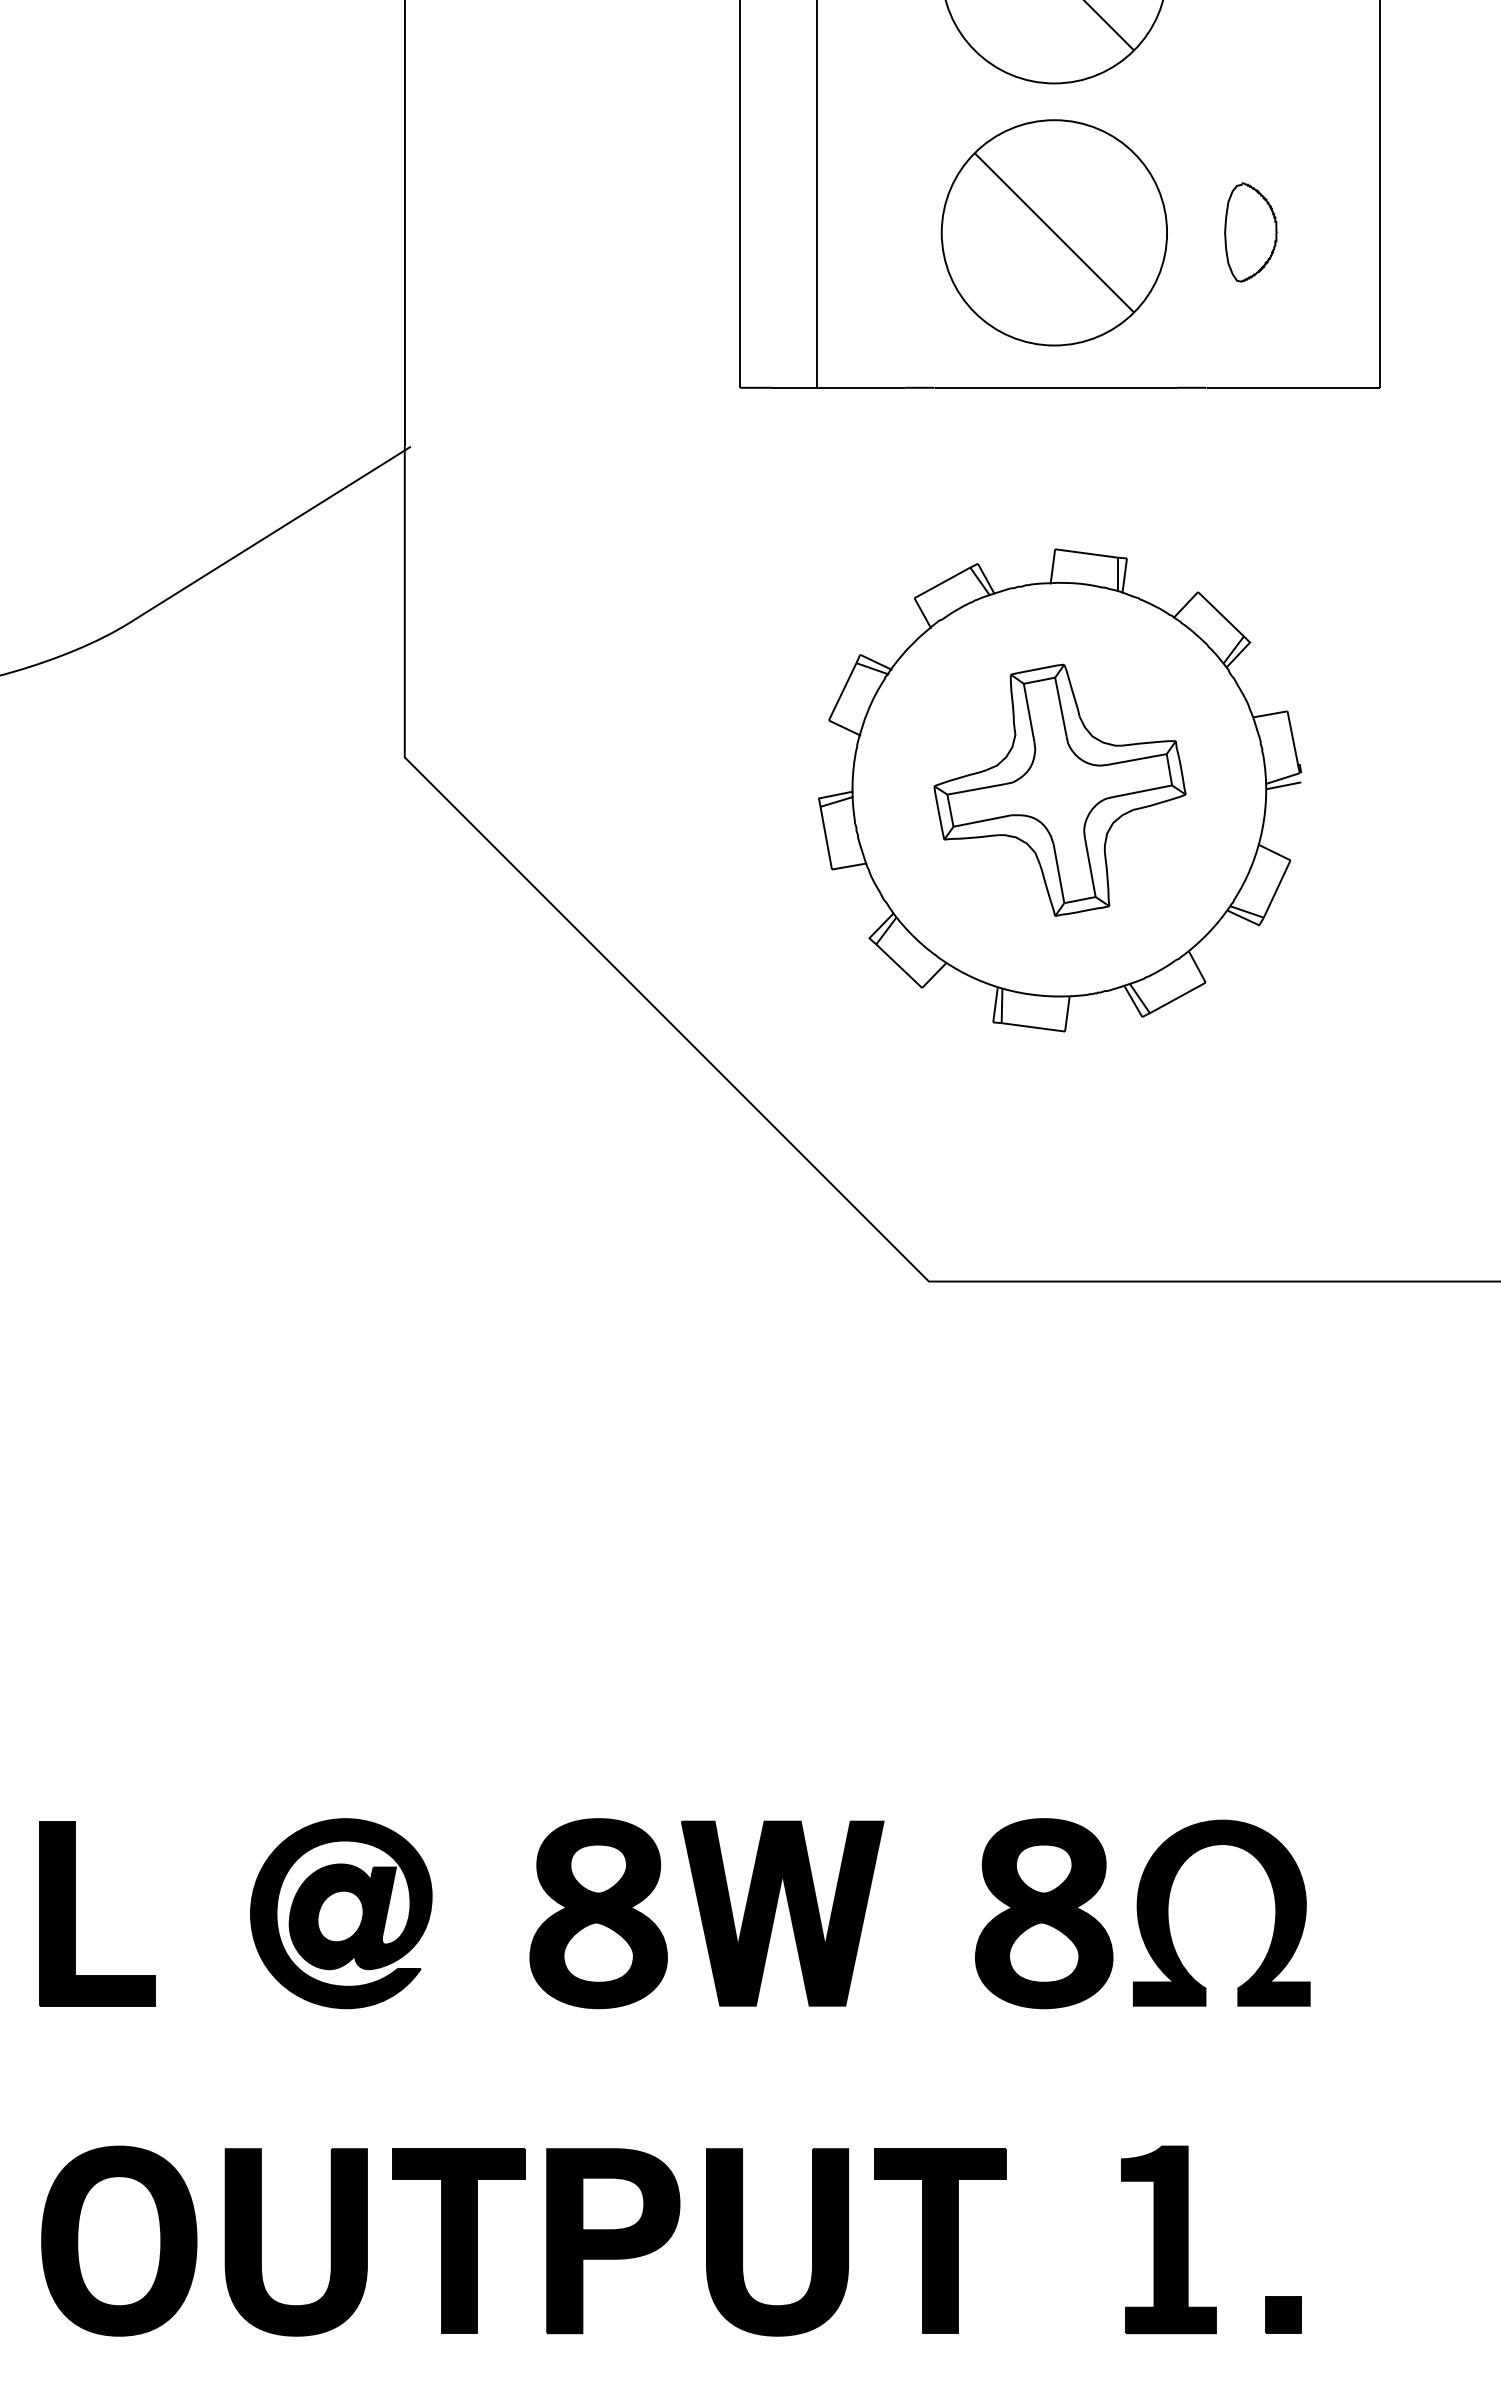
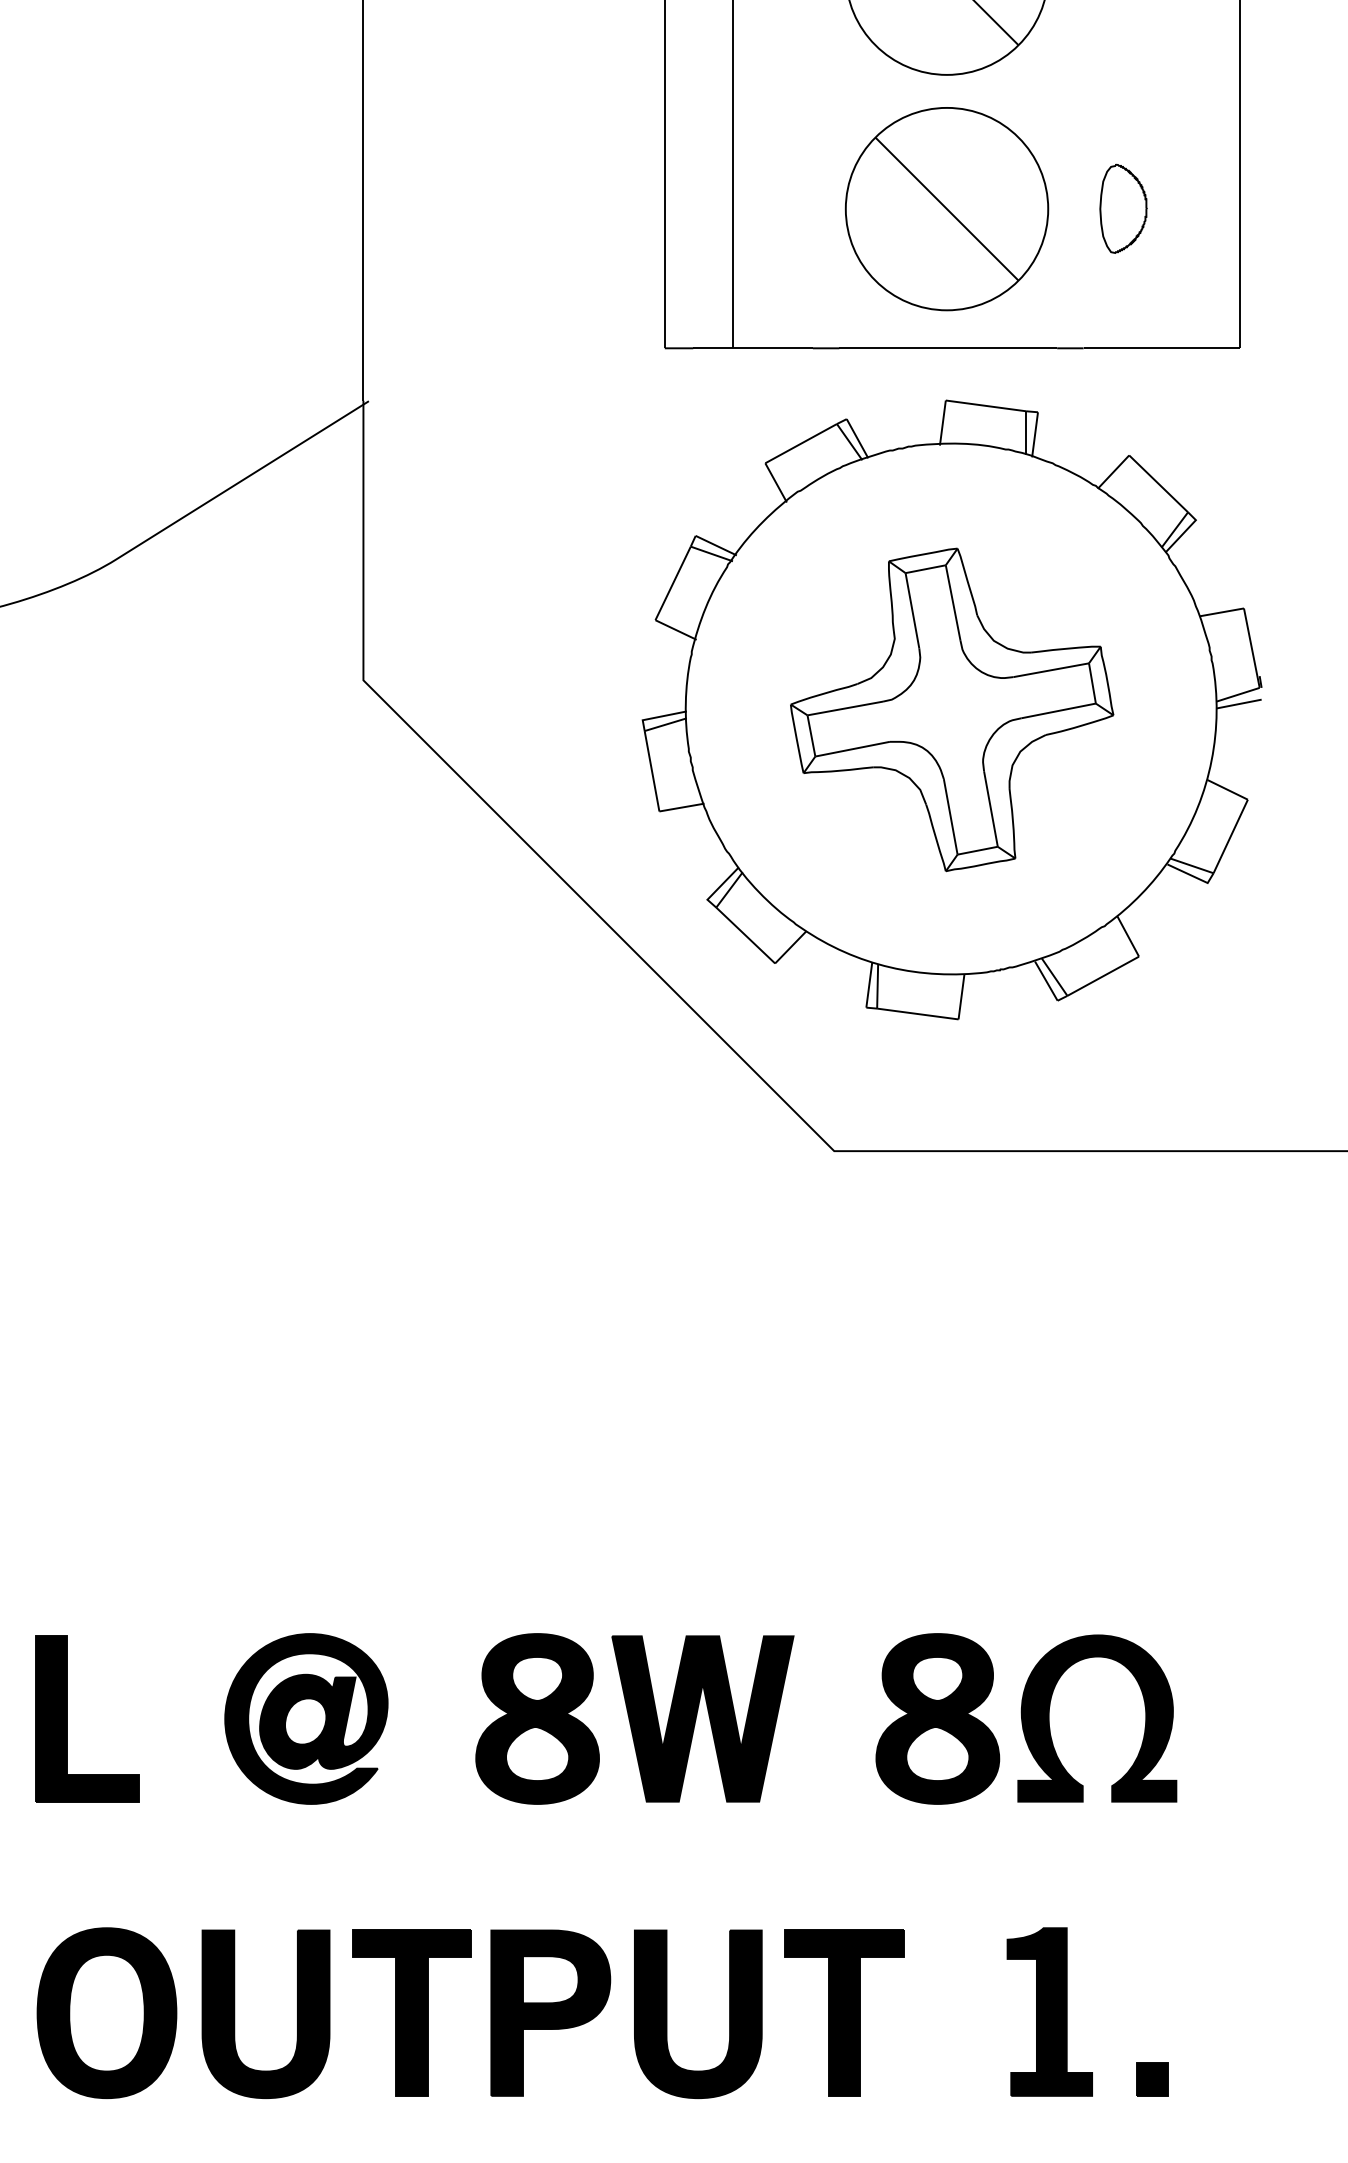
part: (1059, 790) -> (951, 710), size x1.43

